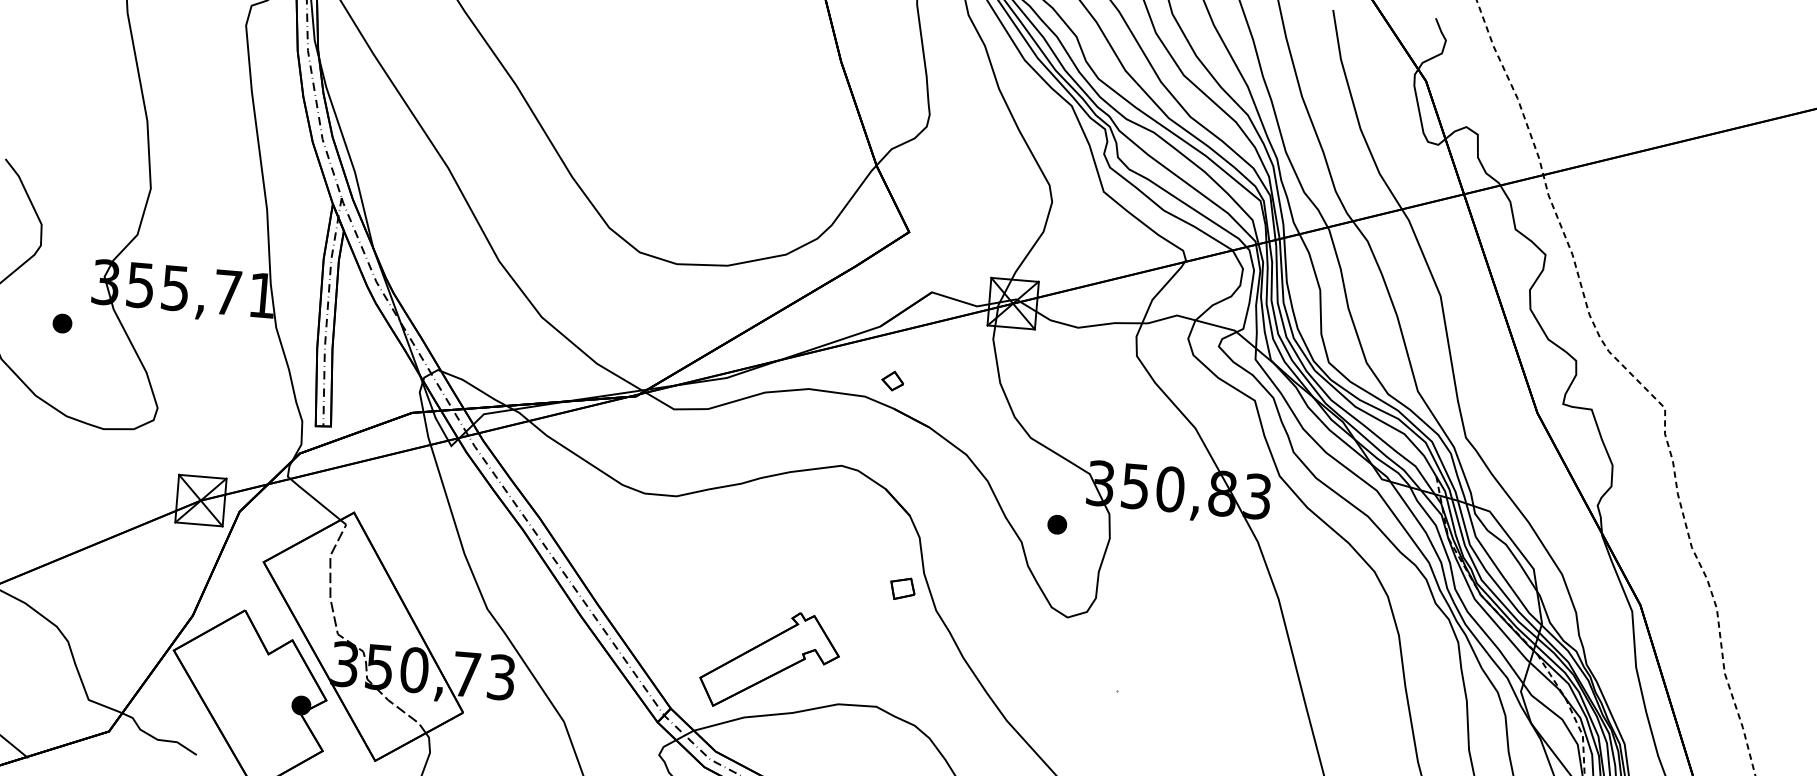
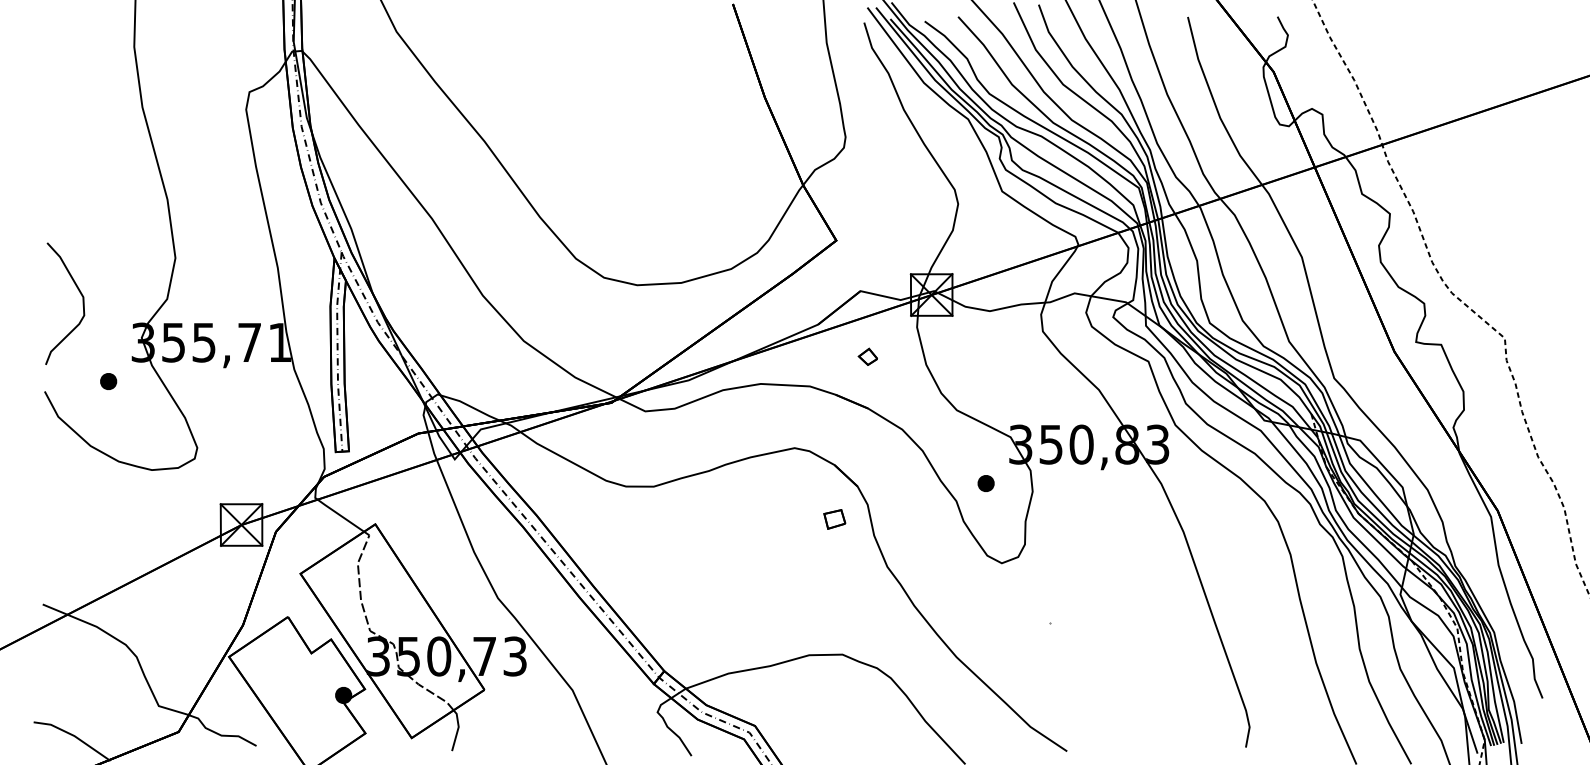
part: (892, 380) -> (867, 356), moved
part: (902, 588) -> (834, 519), moved
part: (769, 660) -> (746, 622), removed

